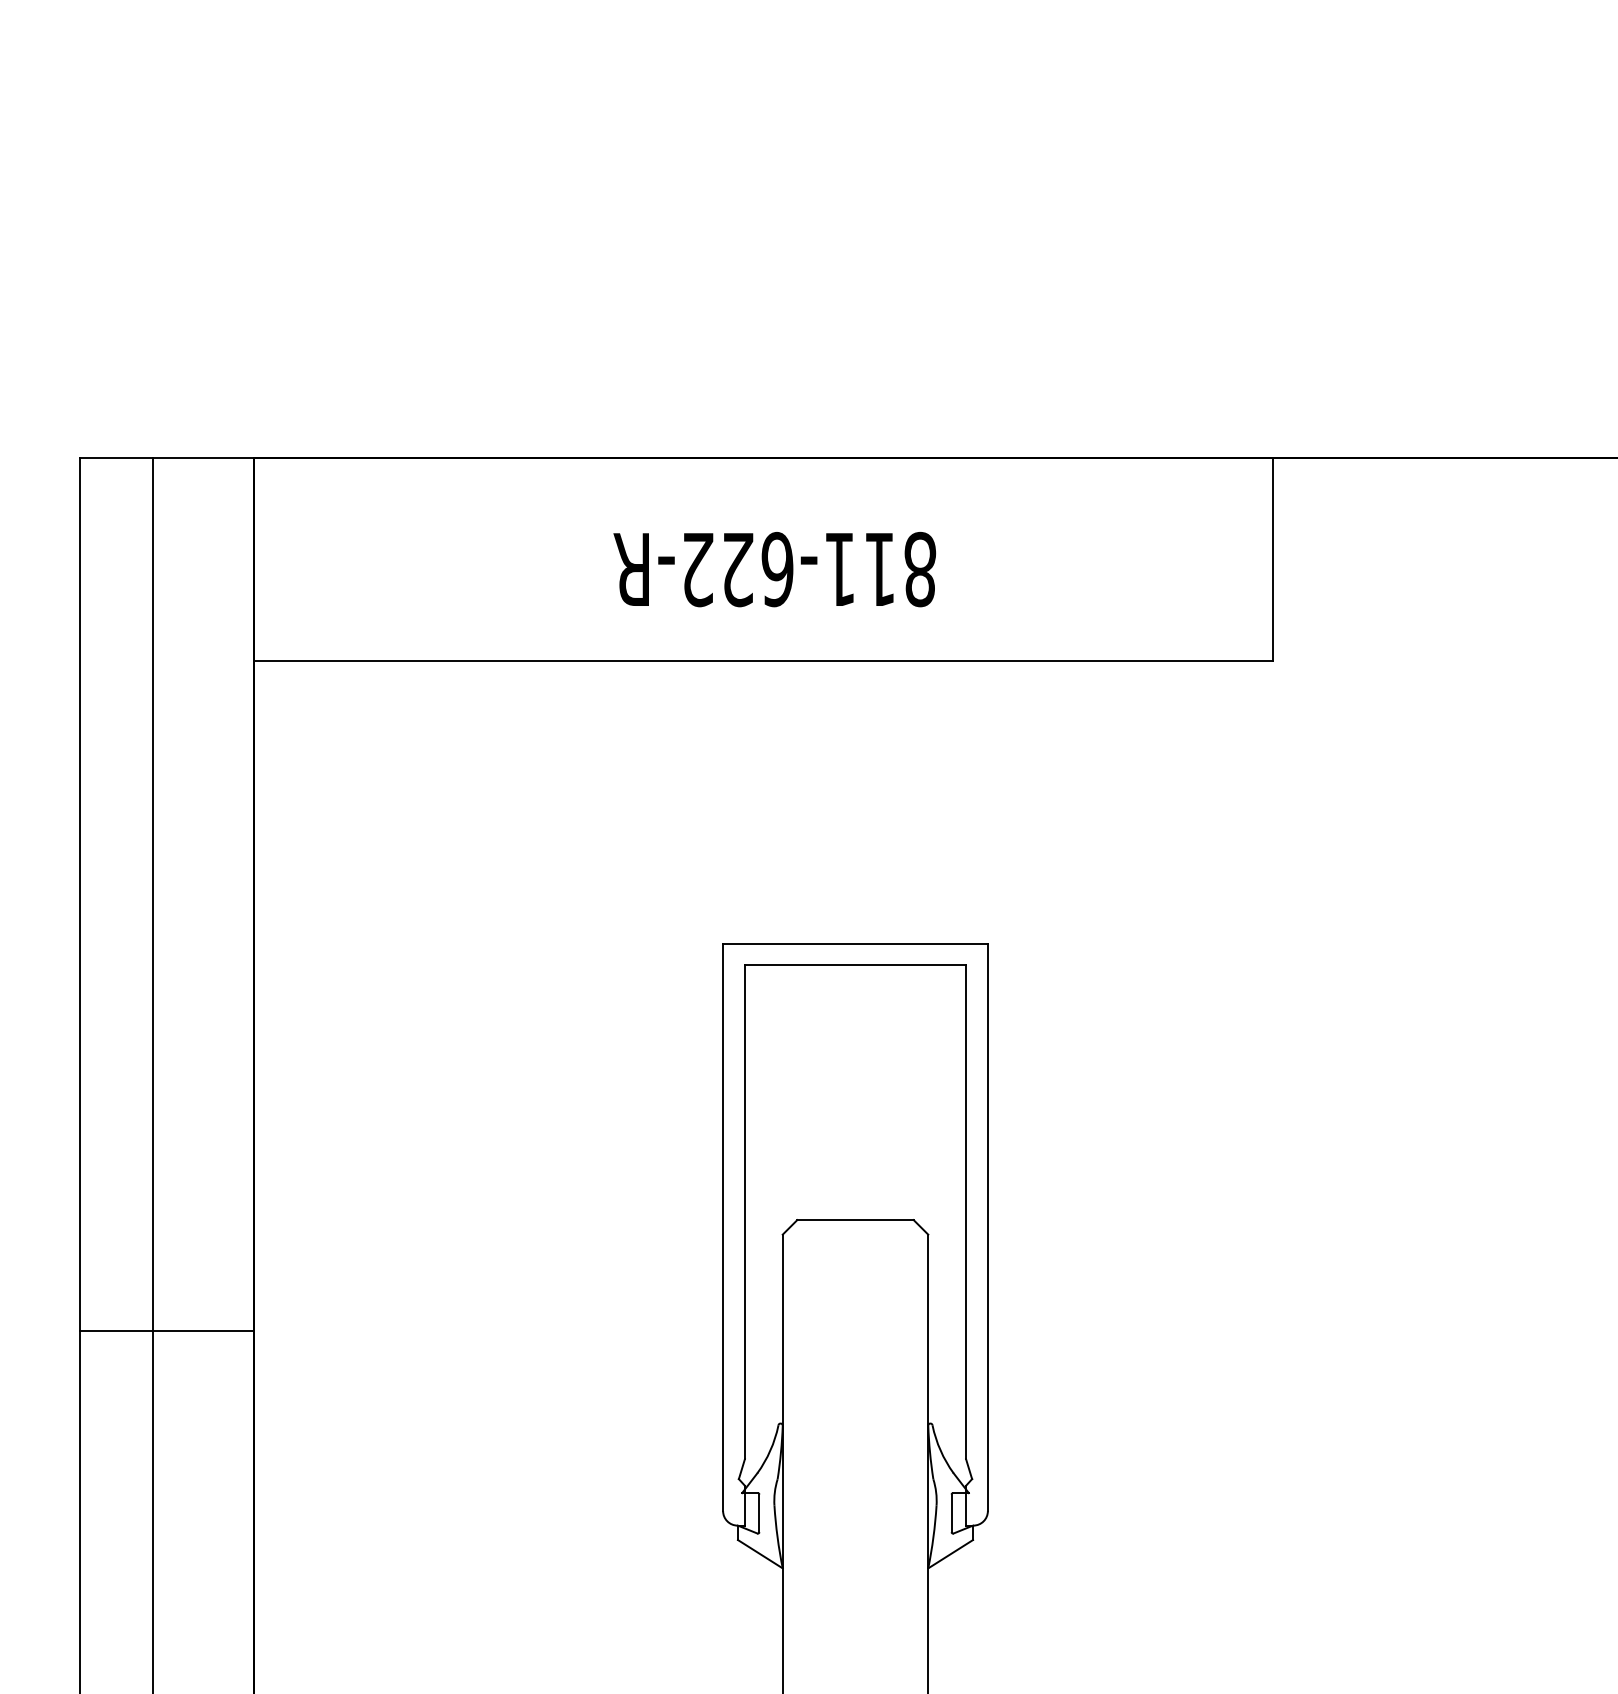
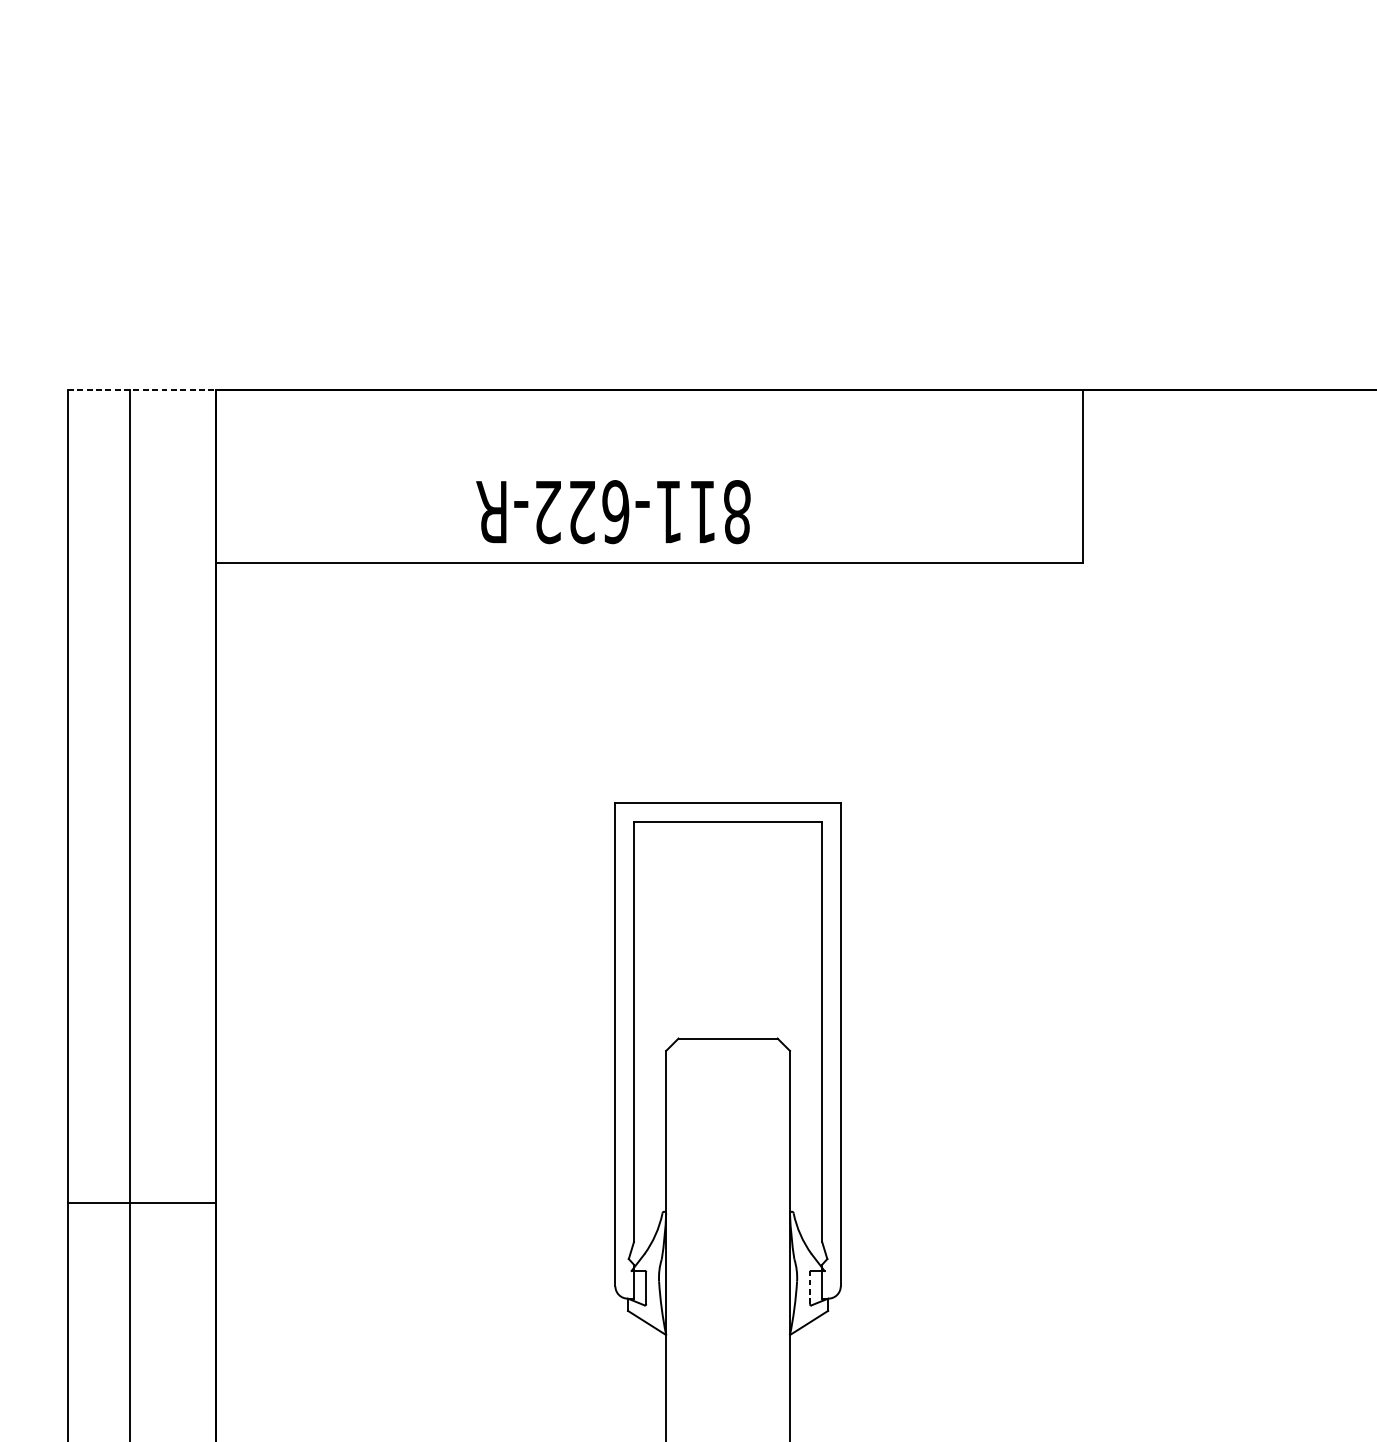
line: (167, 457) -> (142, 389), solid -> dashed
text: (774, 569) -> (613, 512), moved
line: (166, 1330) -> (141, 1203), moved
line: (951, 1513) -> (809, 1288), solid -> dashed

